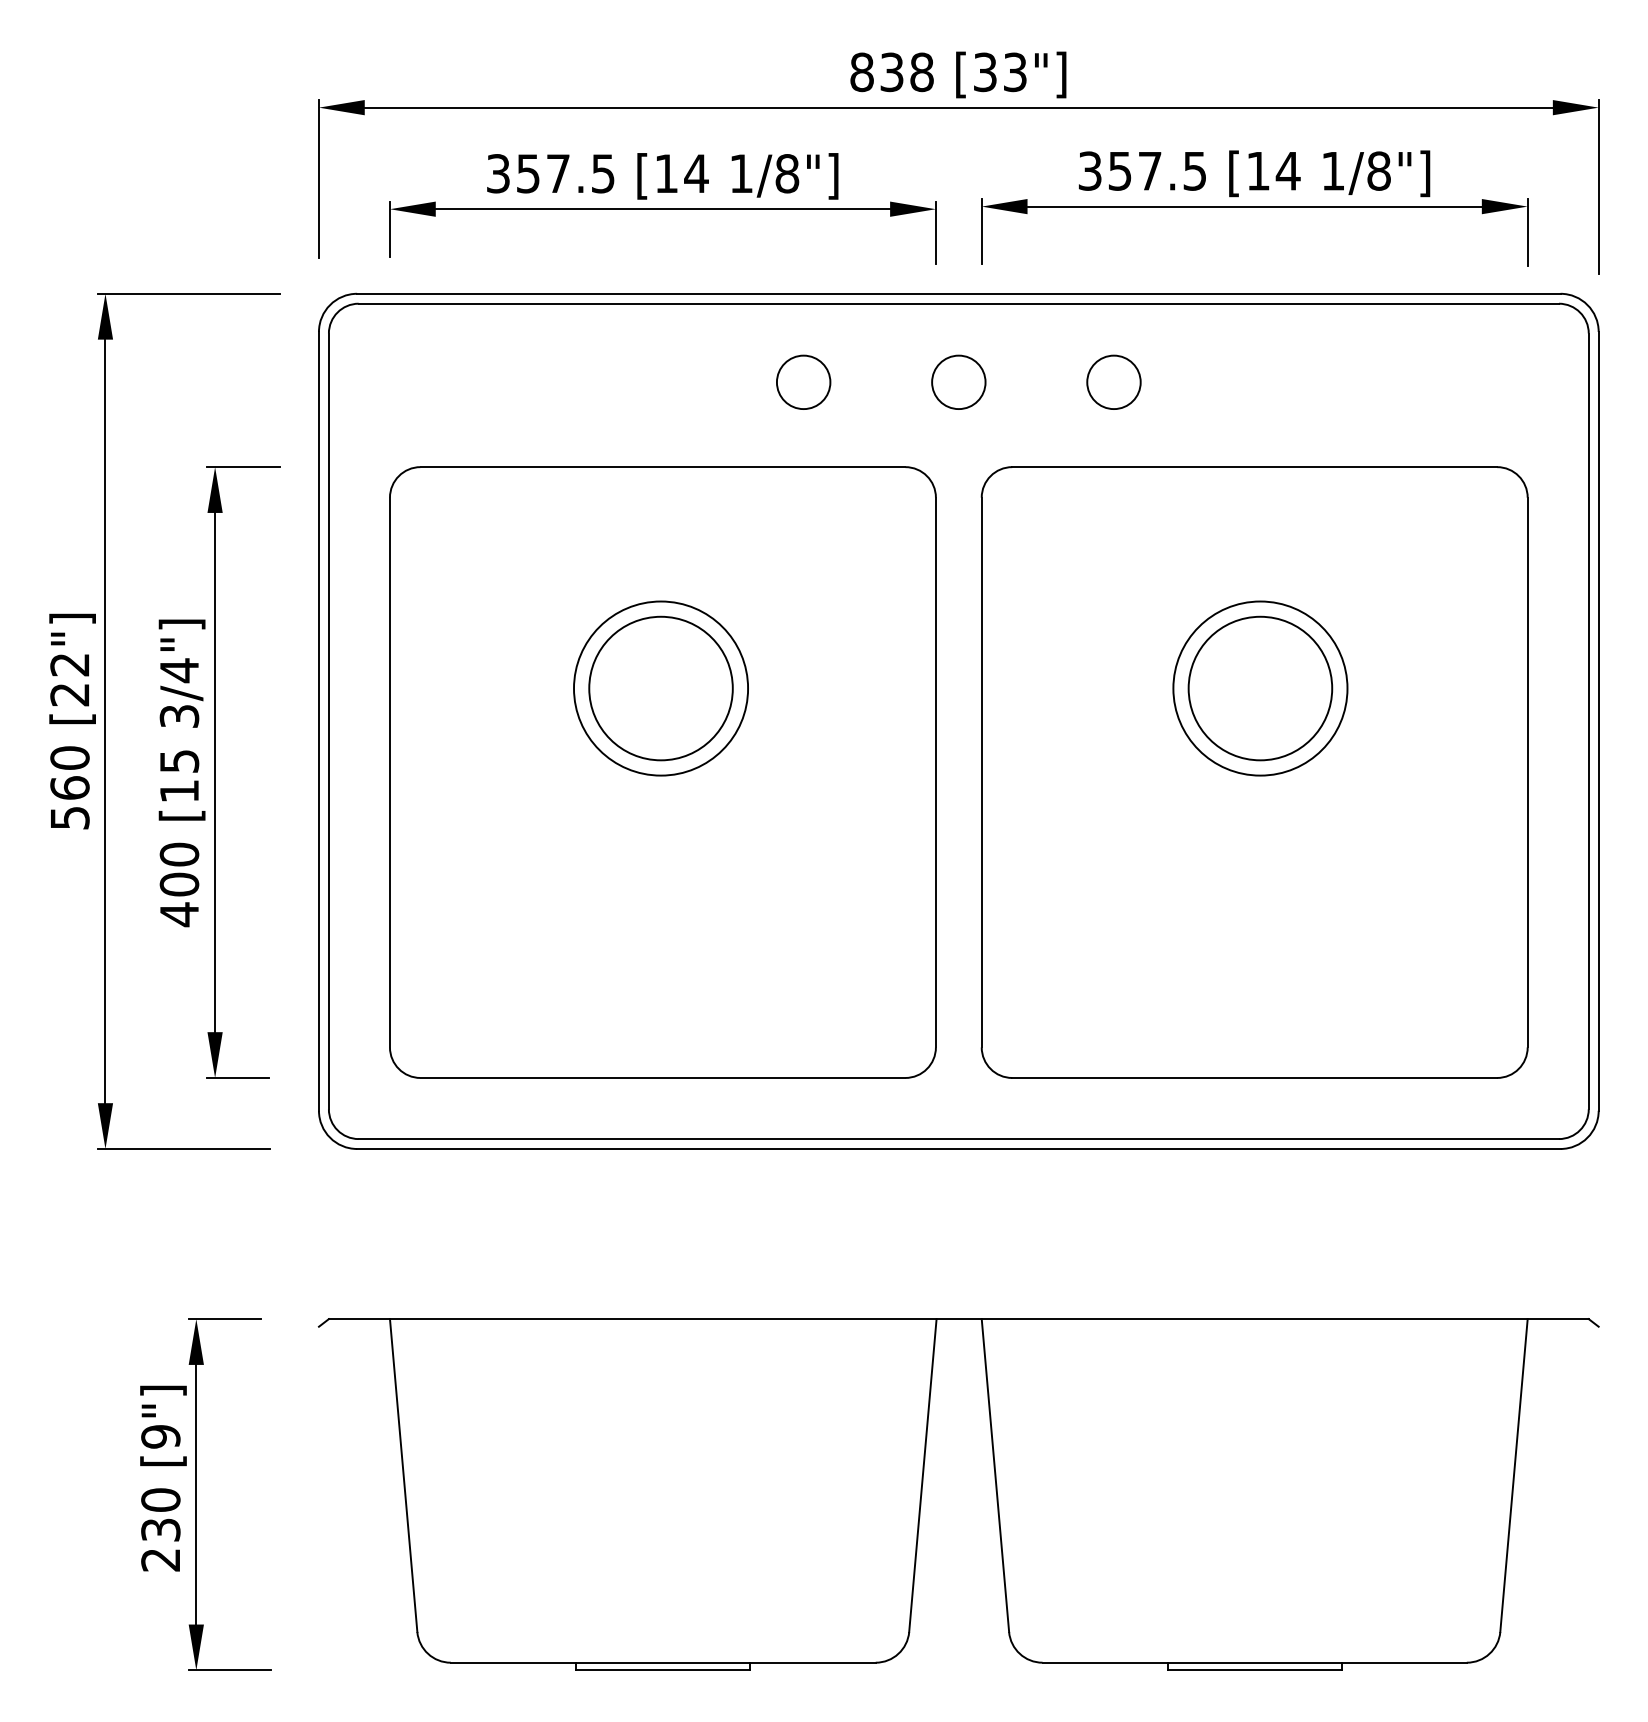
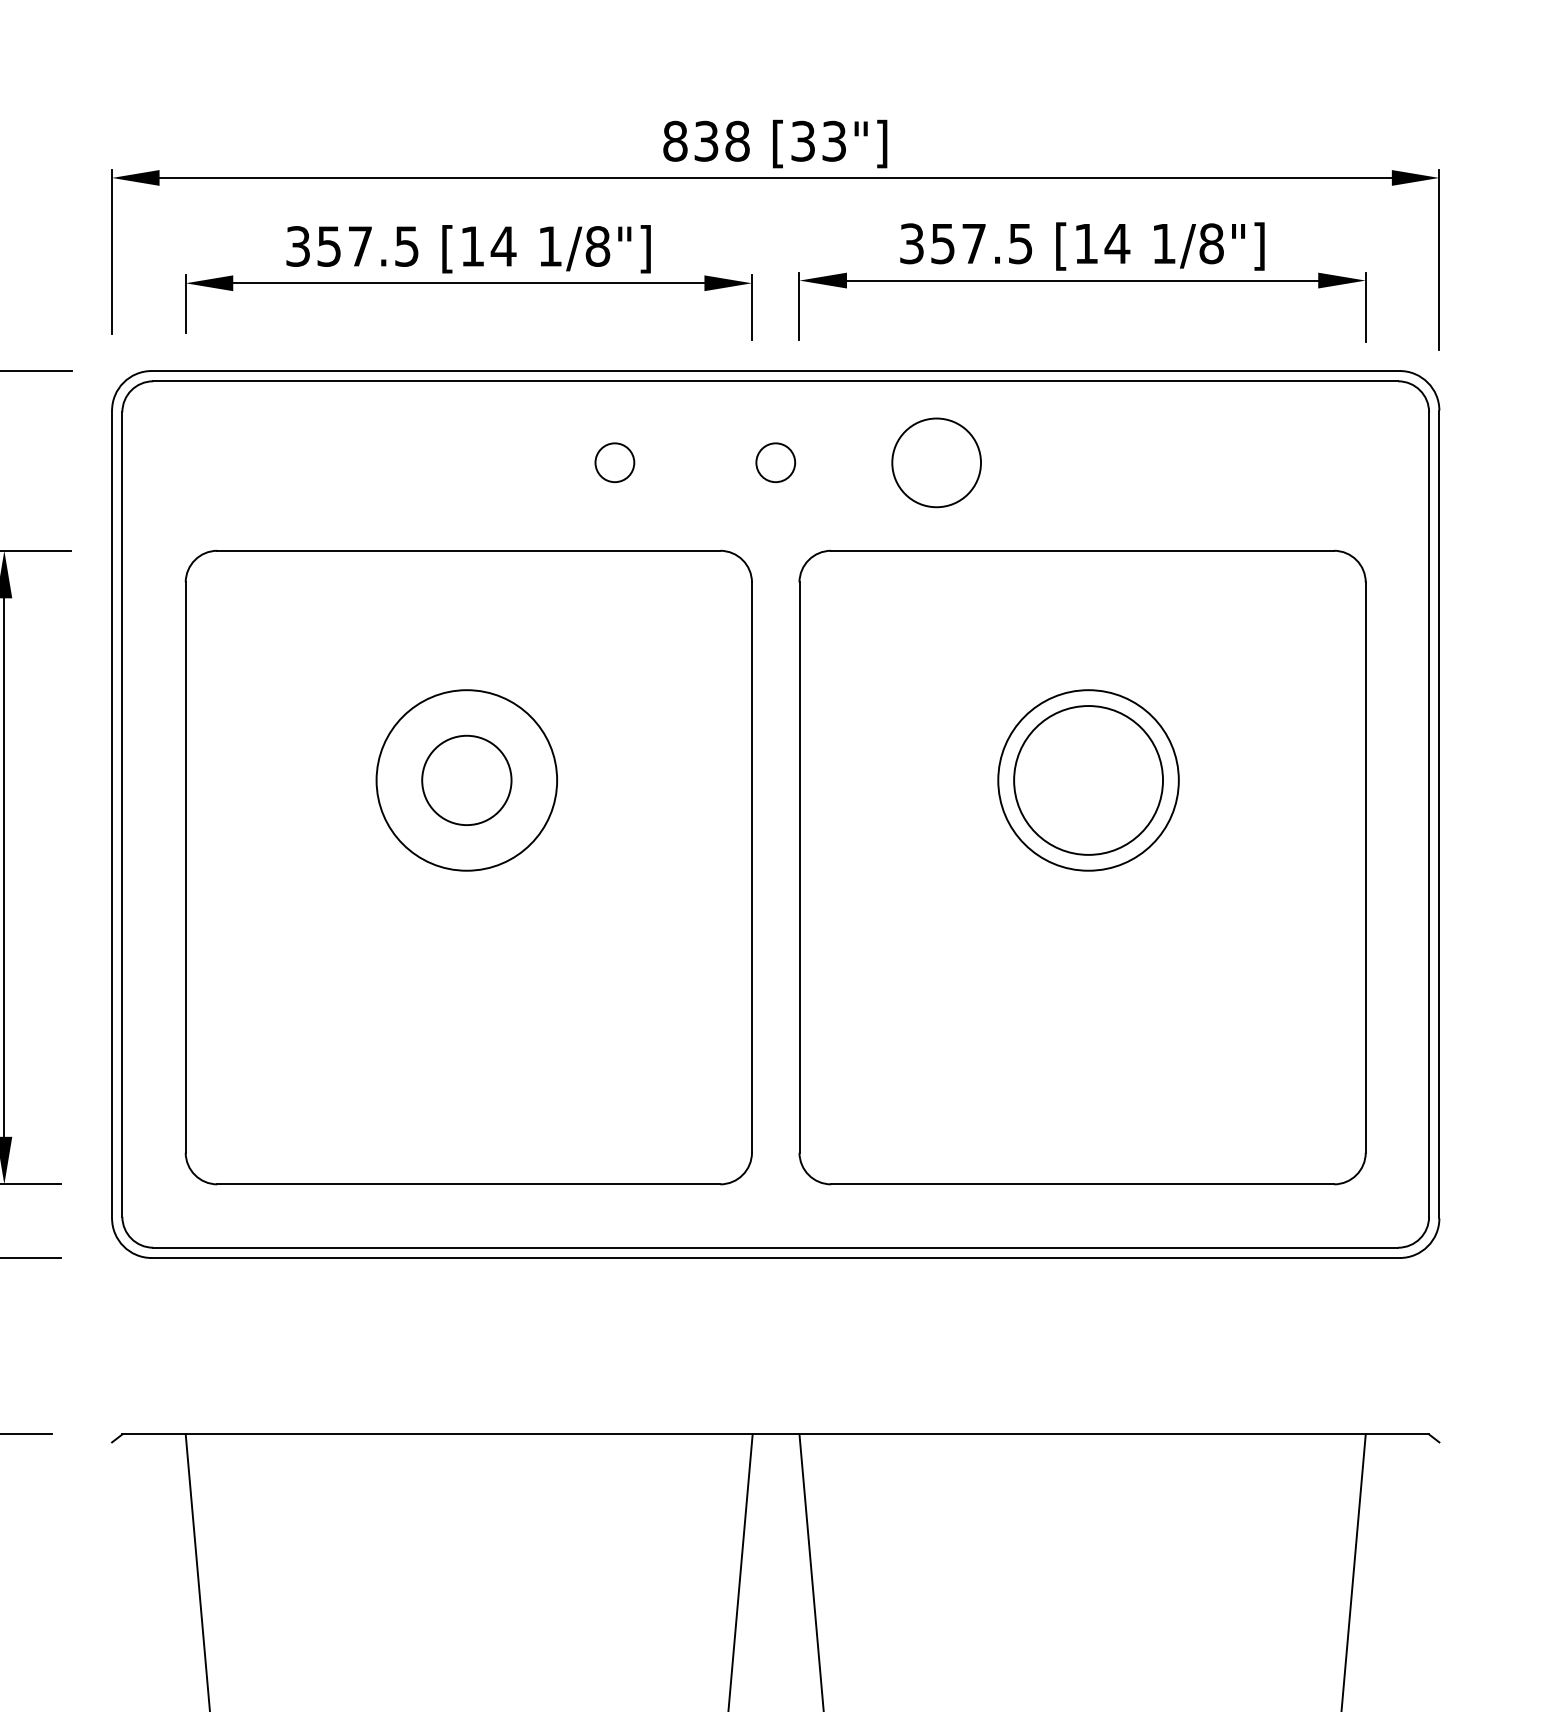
circle: (803, 381) -> (614, 461), size x0.7
circle: (958, 381) -> (775, 461), size x0.7
circle: (1113, 382) -> (936, 463), size x1.6
circle: (660, 688) -> (466, 780), size x0.6

